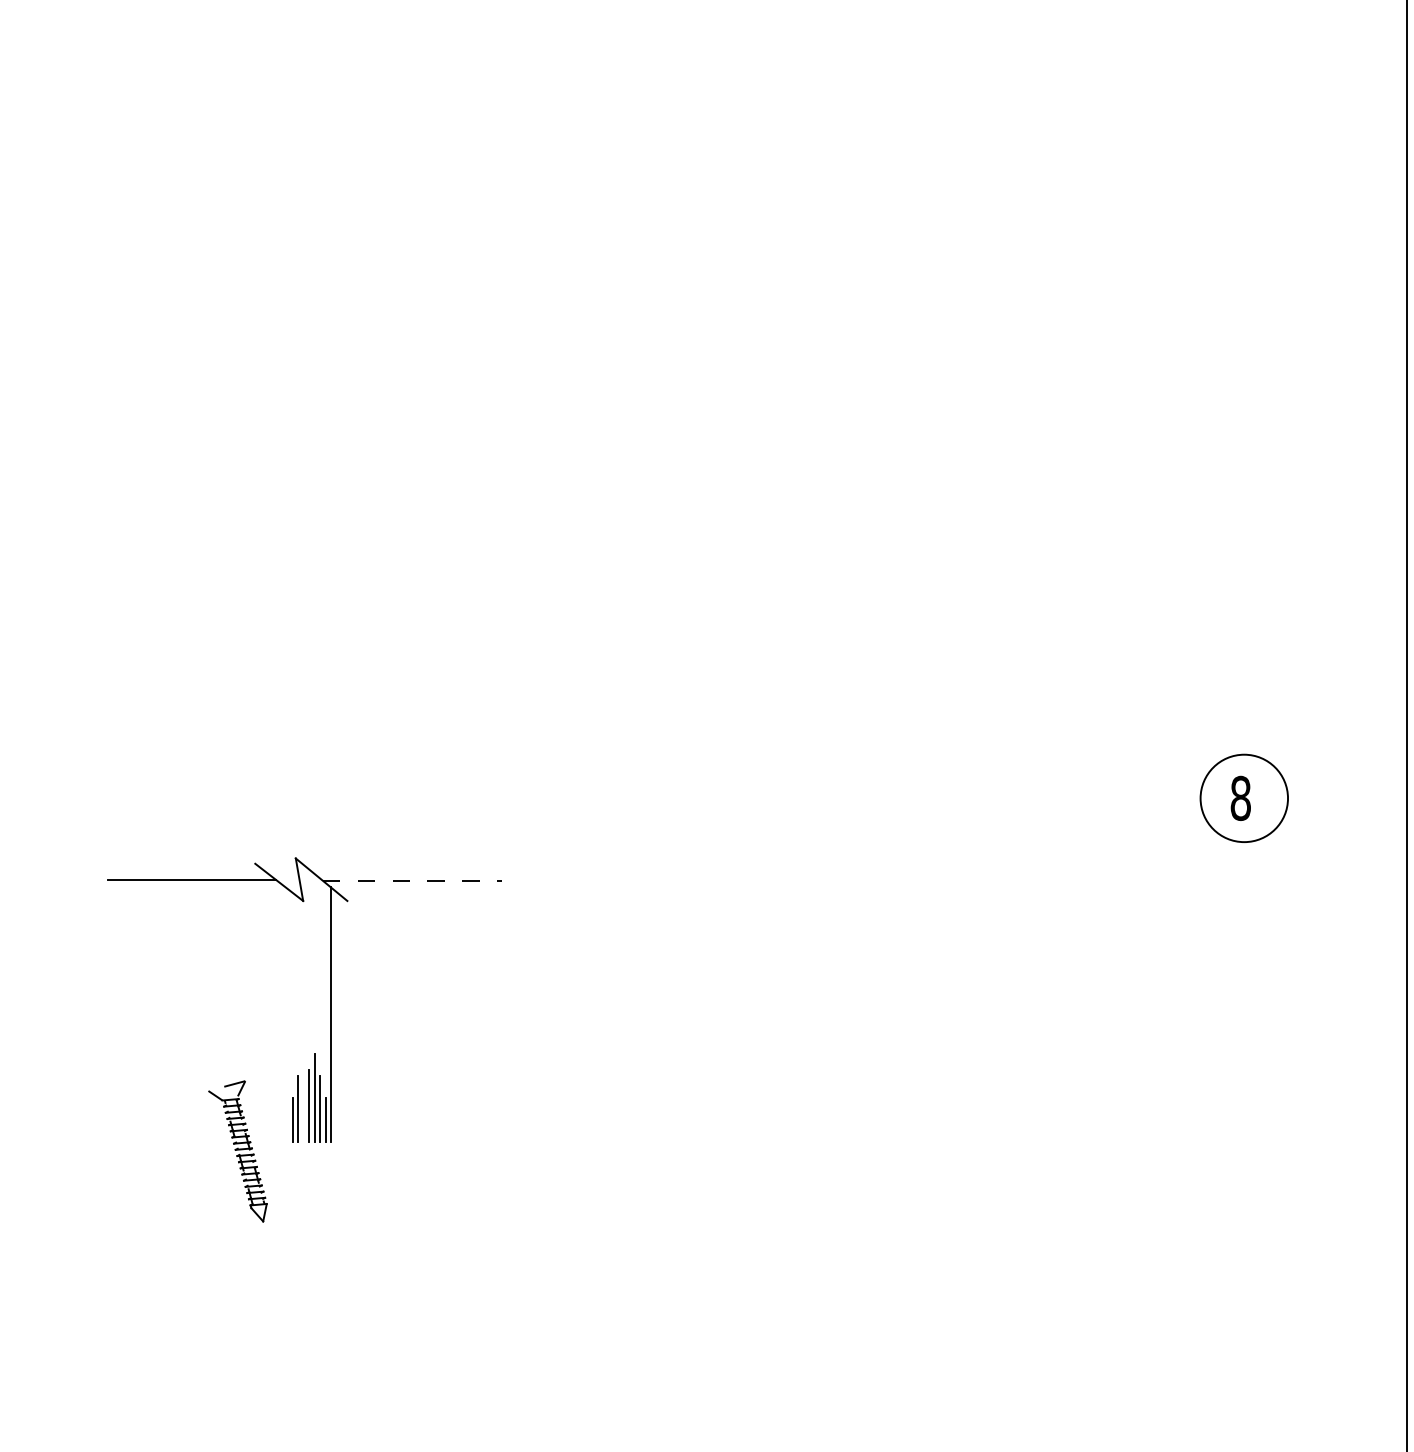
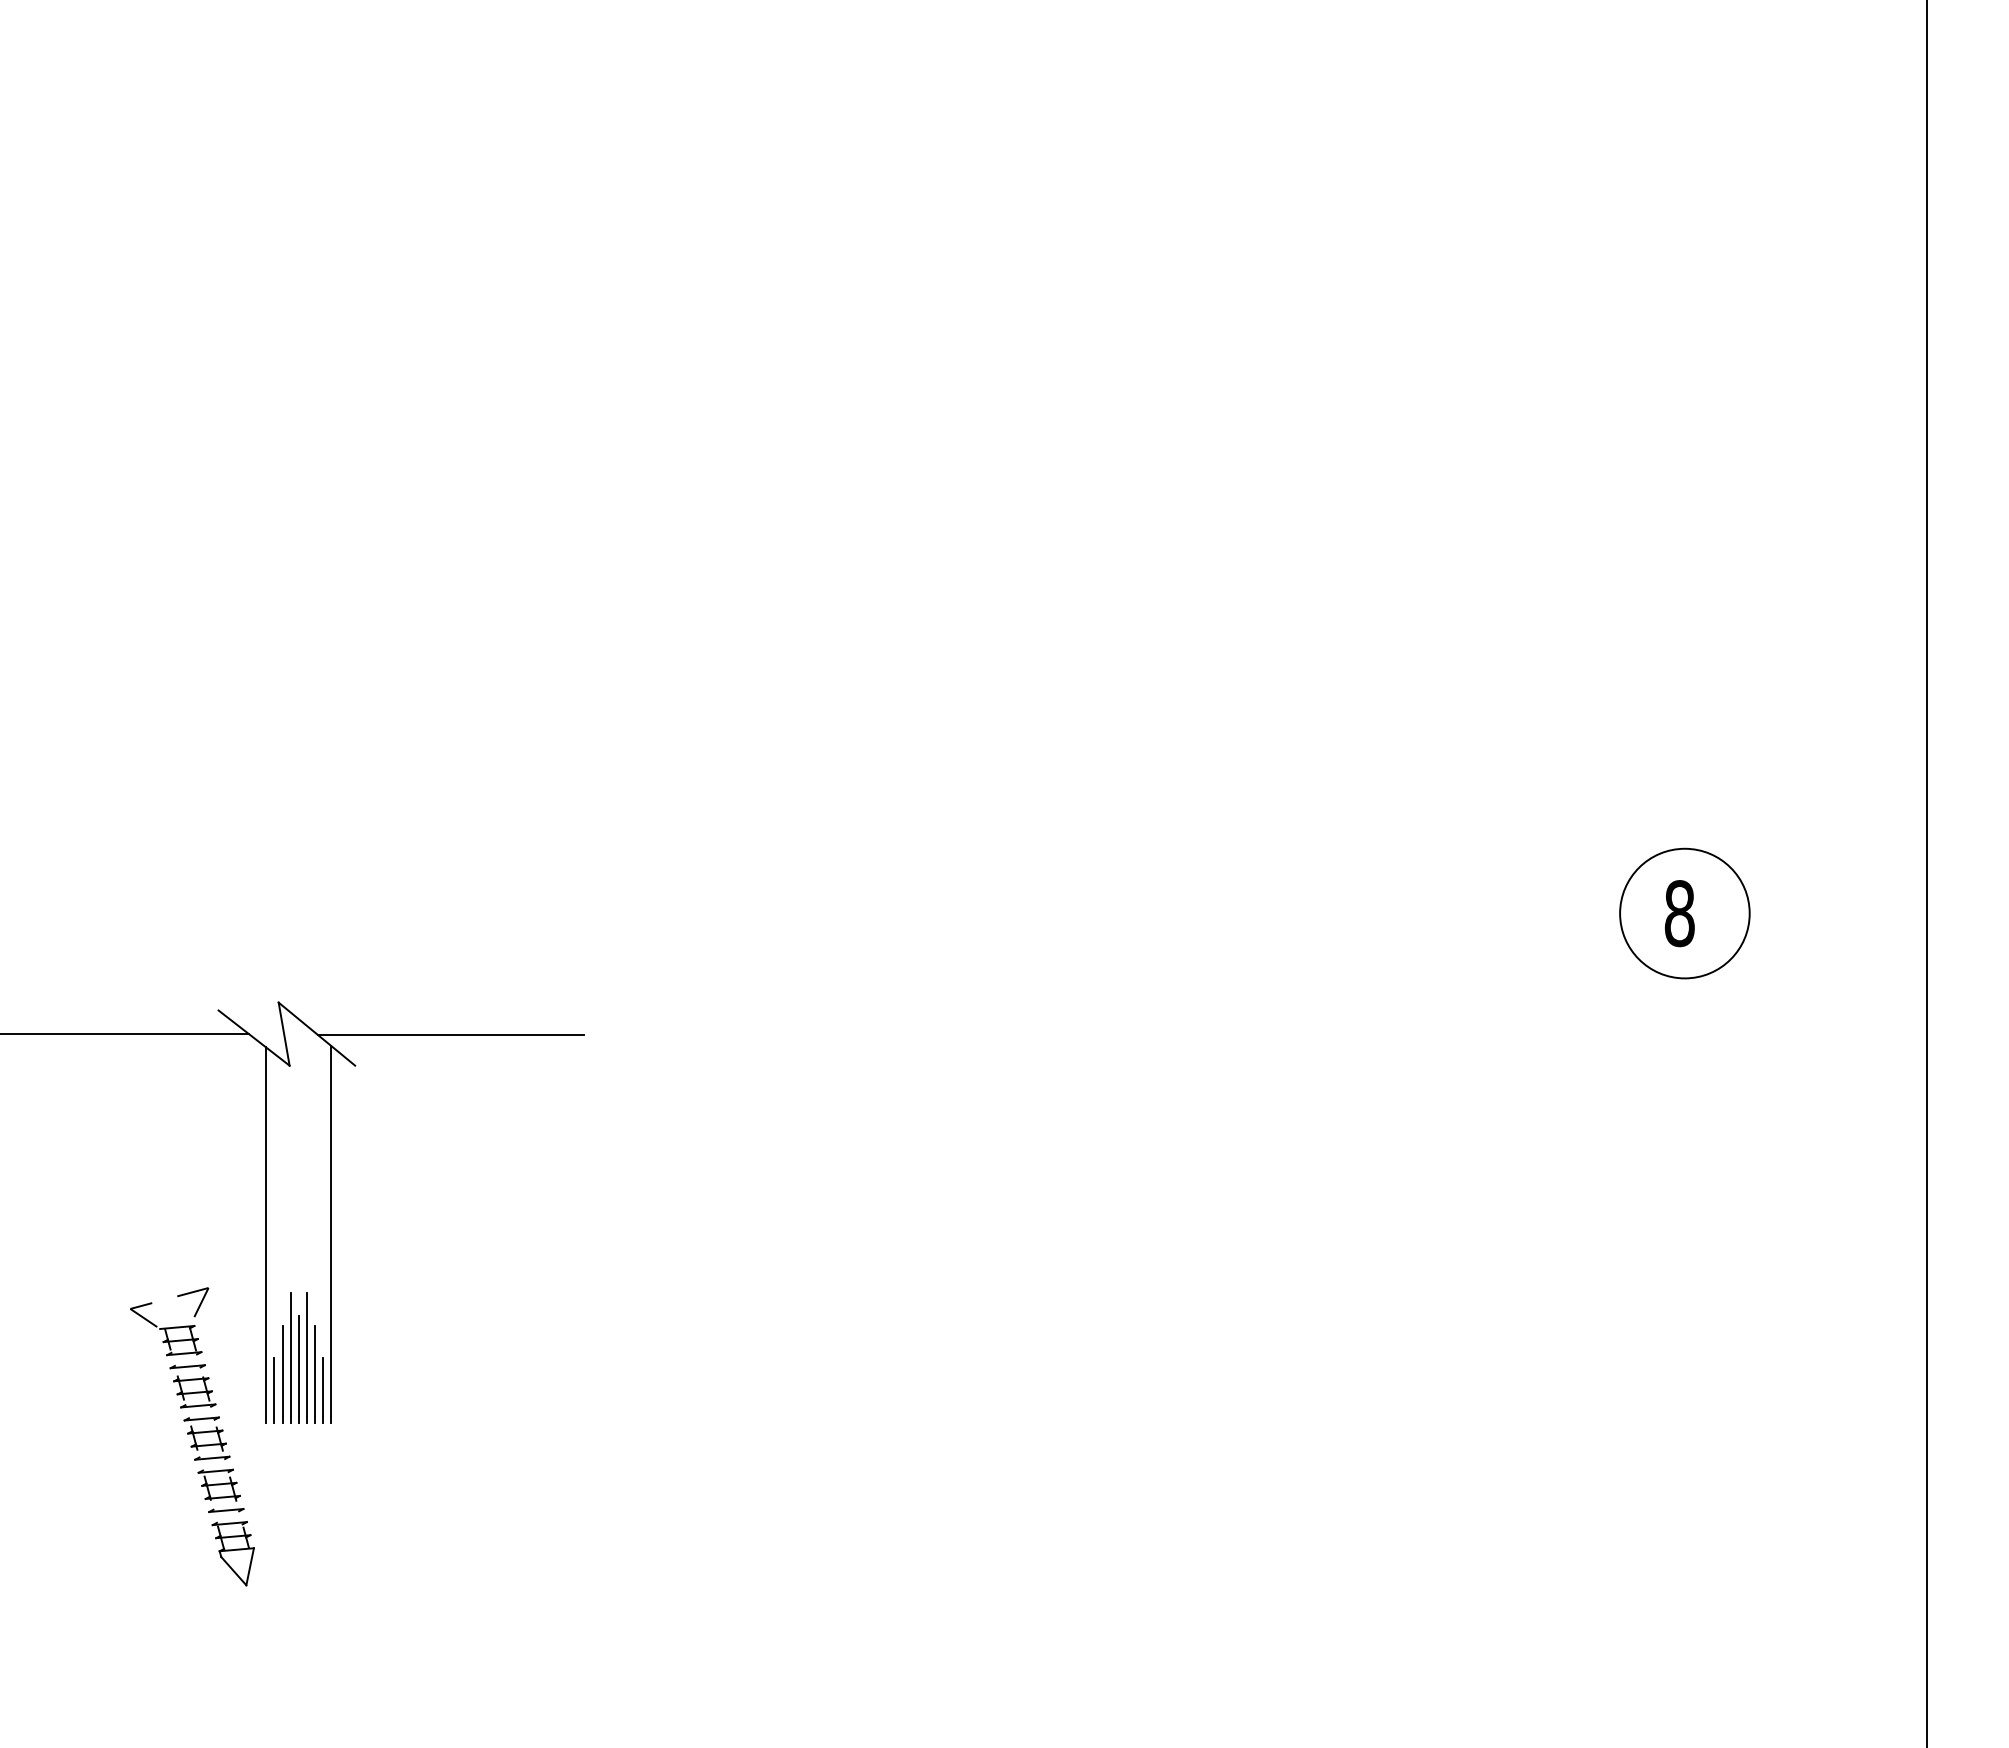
line: (412, 880) -> (451, 1035), dashed -> solid
line: (287, 1014) -> (266, 1233), added
line: (303, 1097) -> (290, 1357), added
part: (237, 1151) -> (192, 1437), size x1.43

